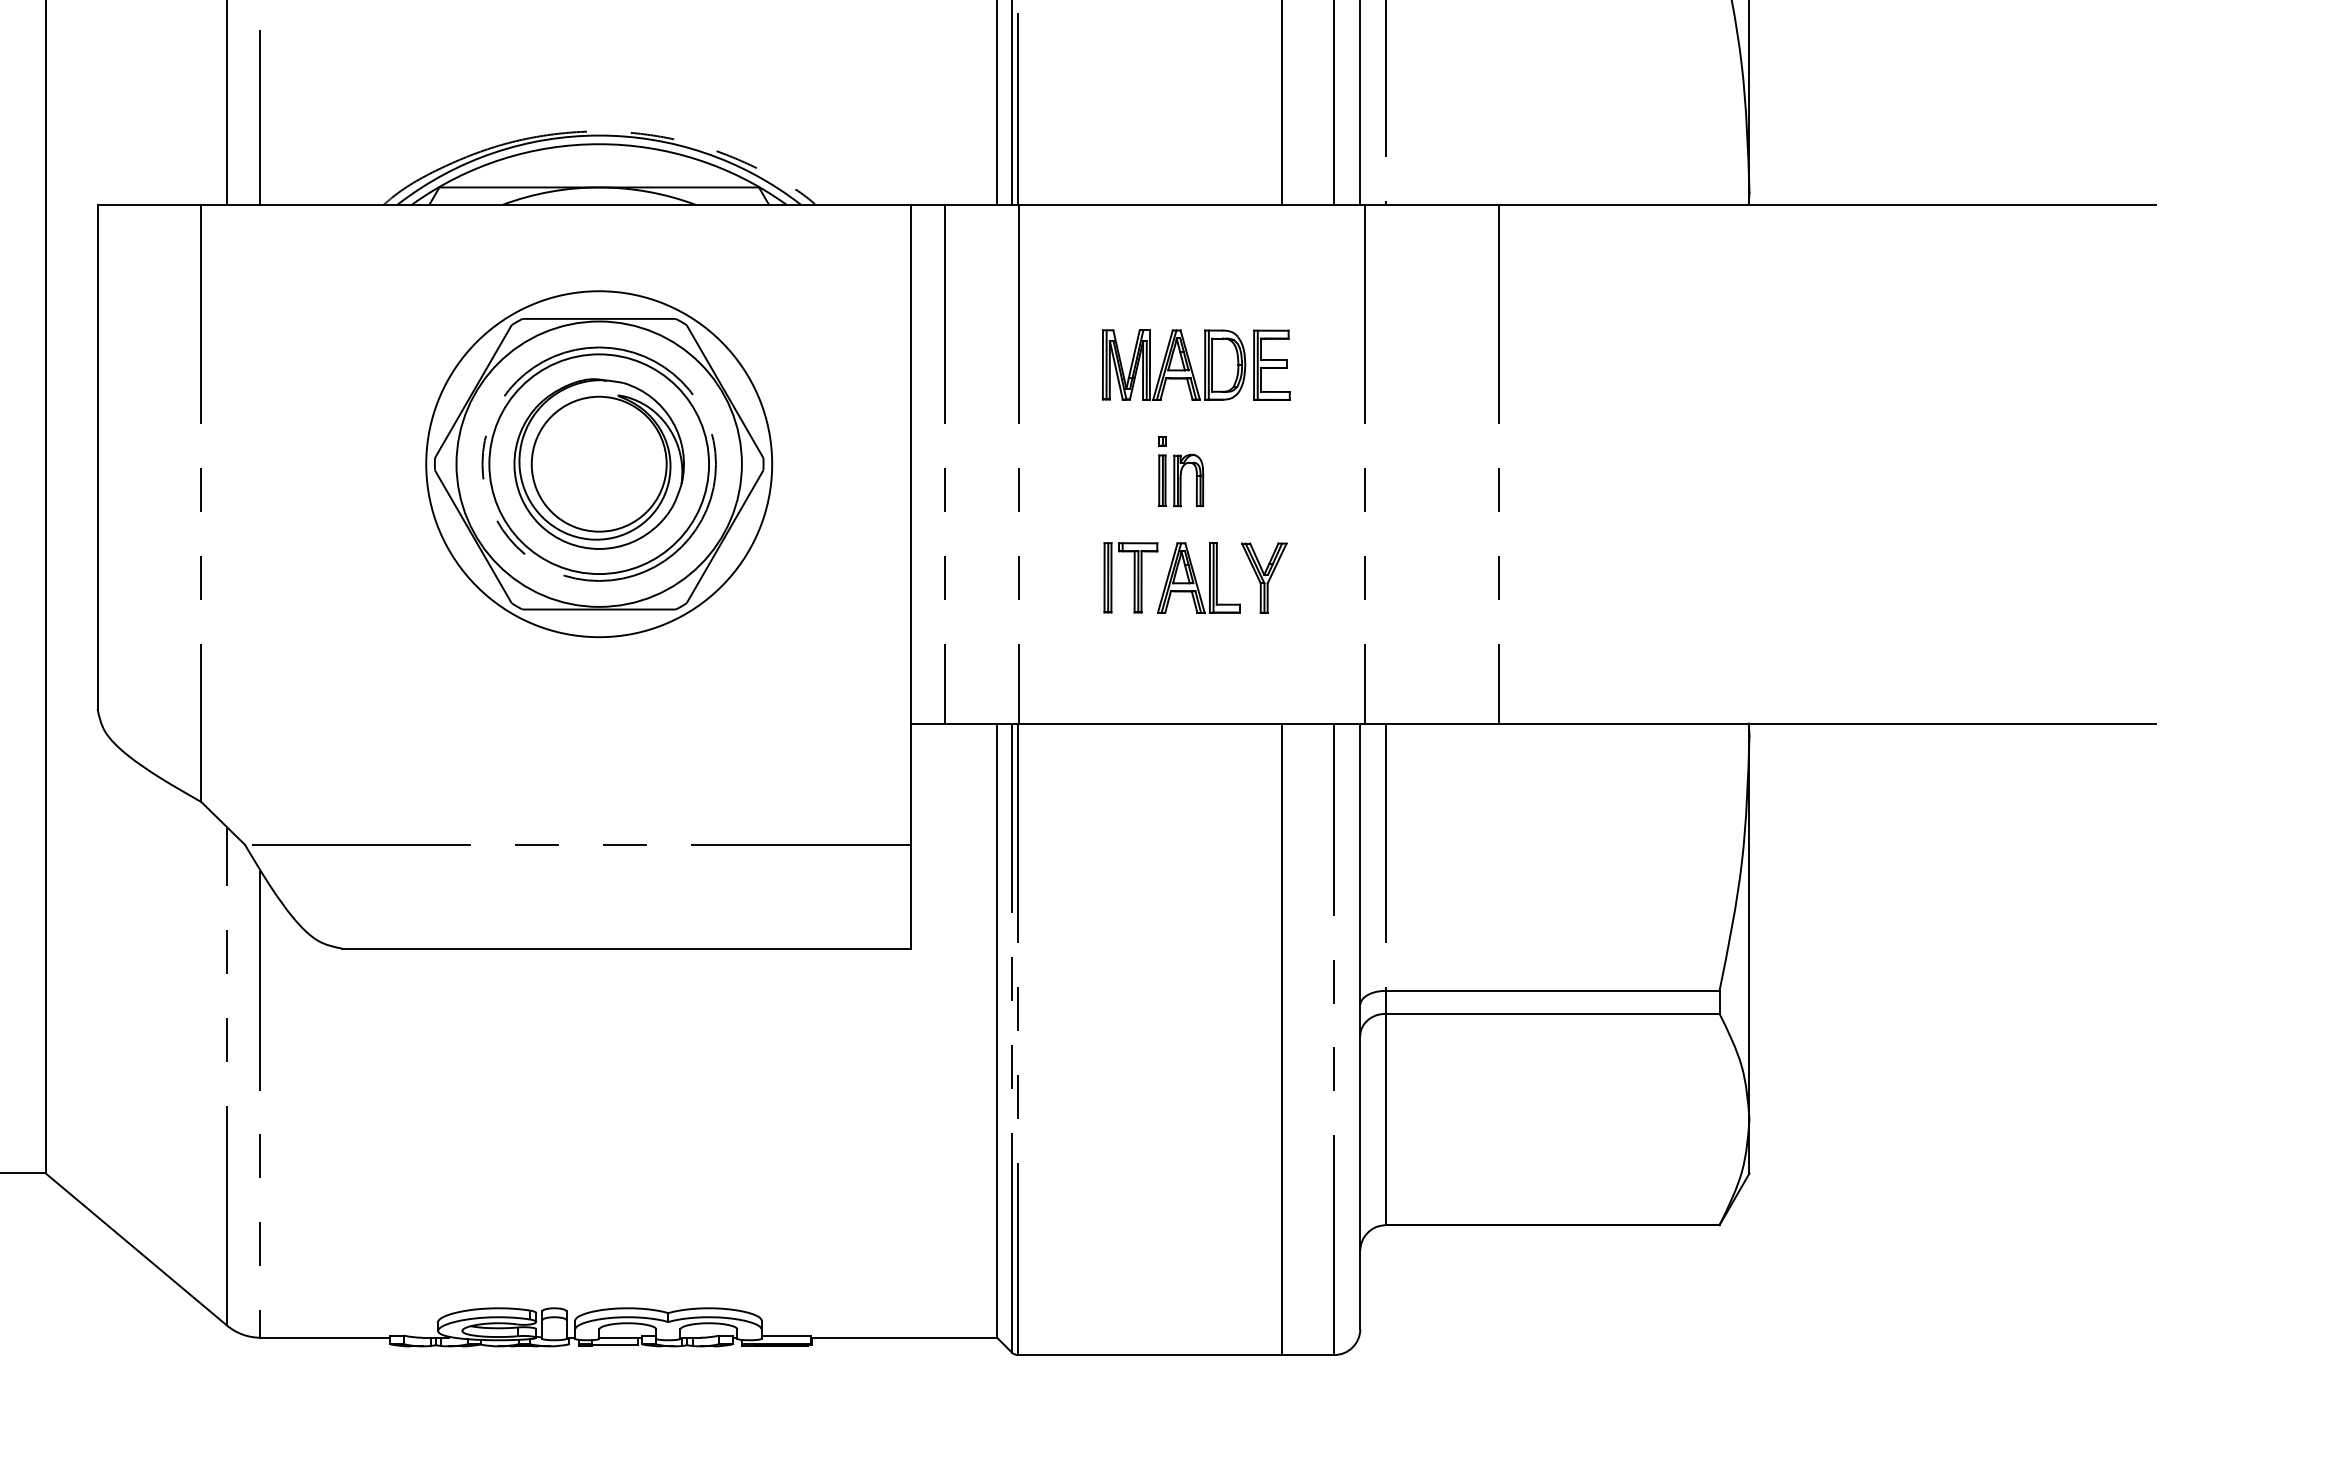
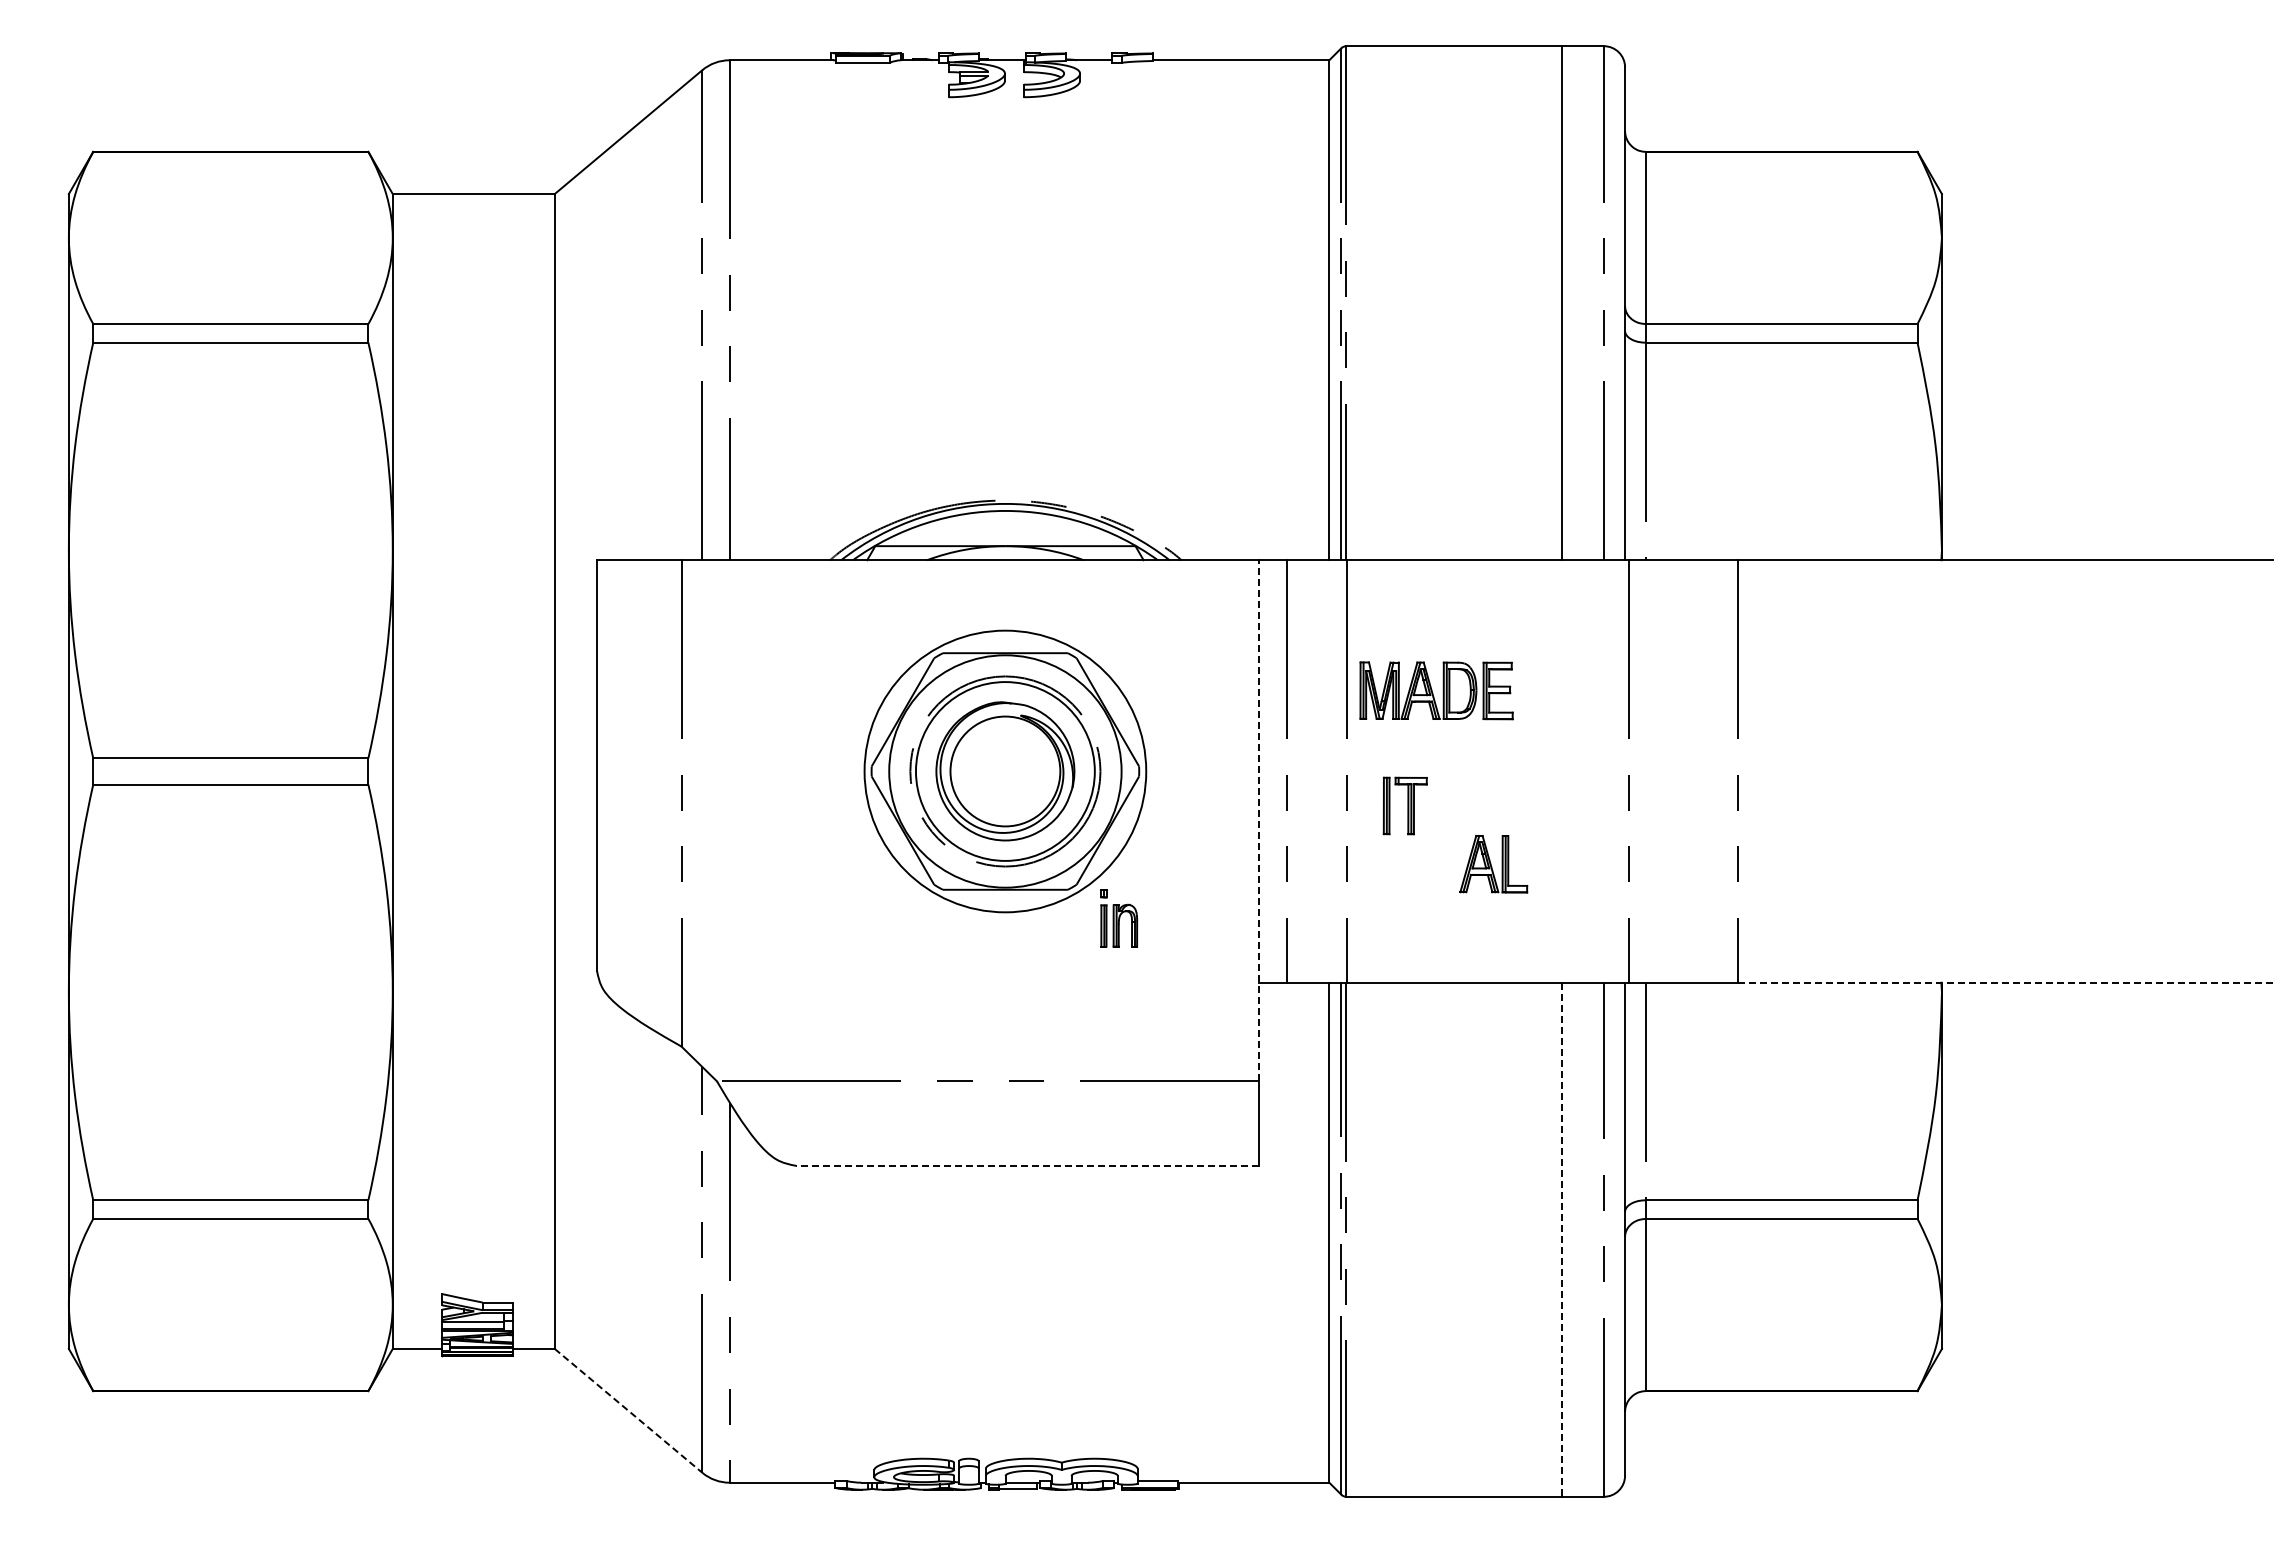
part: (1196, 364) -> (1436, 690), moved
part: (1181, 471) -> (1119, 918), moved
line: (910, 524) -> (1258, 820), solid -> dashed
part: (1129, 577) -> (1404, 805), moved
part: (1263, 578) -> (1546, 864), removed
line: (1828, 723) -> (2006, 982), solid -> dashed
line: (626, 948) -> (1027, 1165), solid -> dashed
line: (1282, 1040) -> (1561, 1240), solid -> dashed
line: (136, 1250) -> (628, 1411), solid -> dashed

